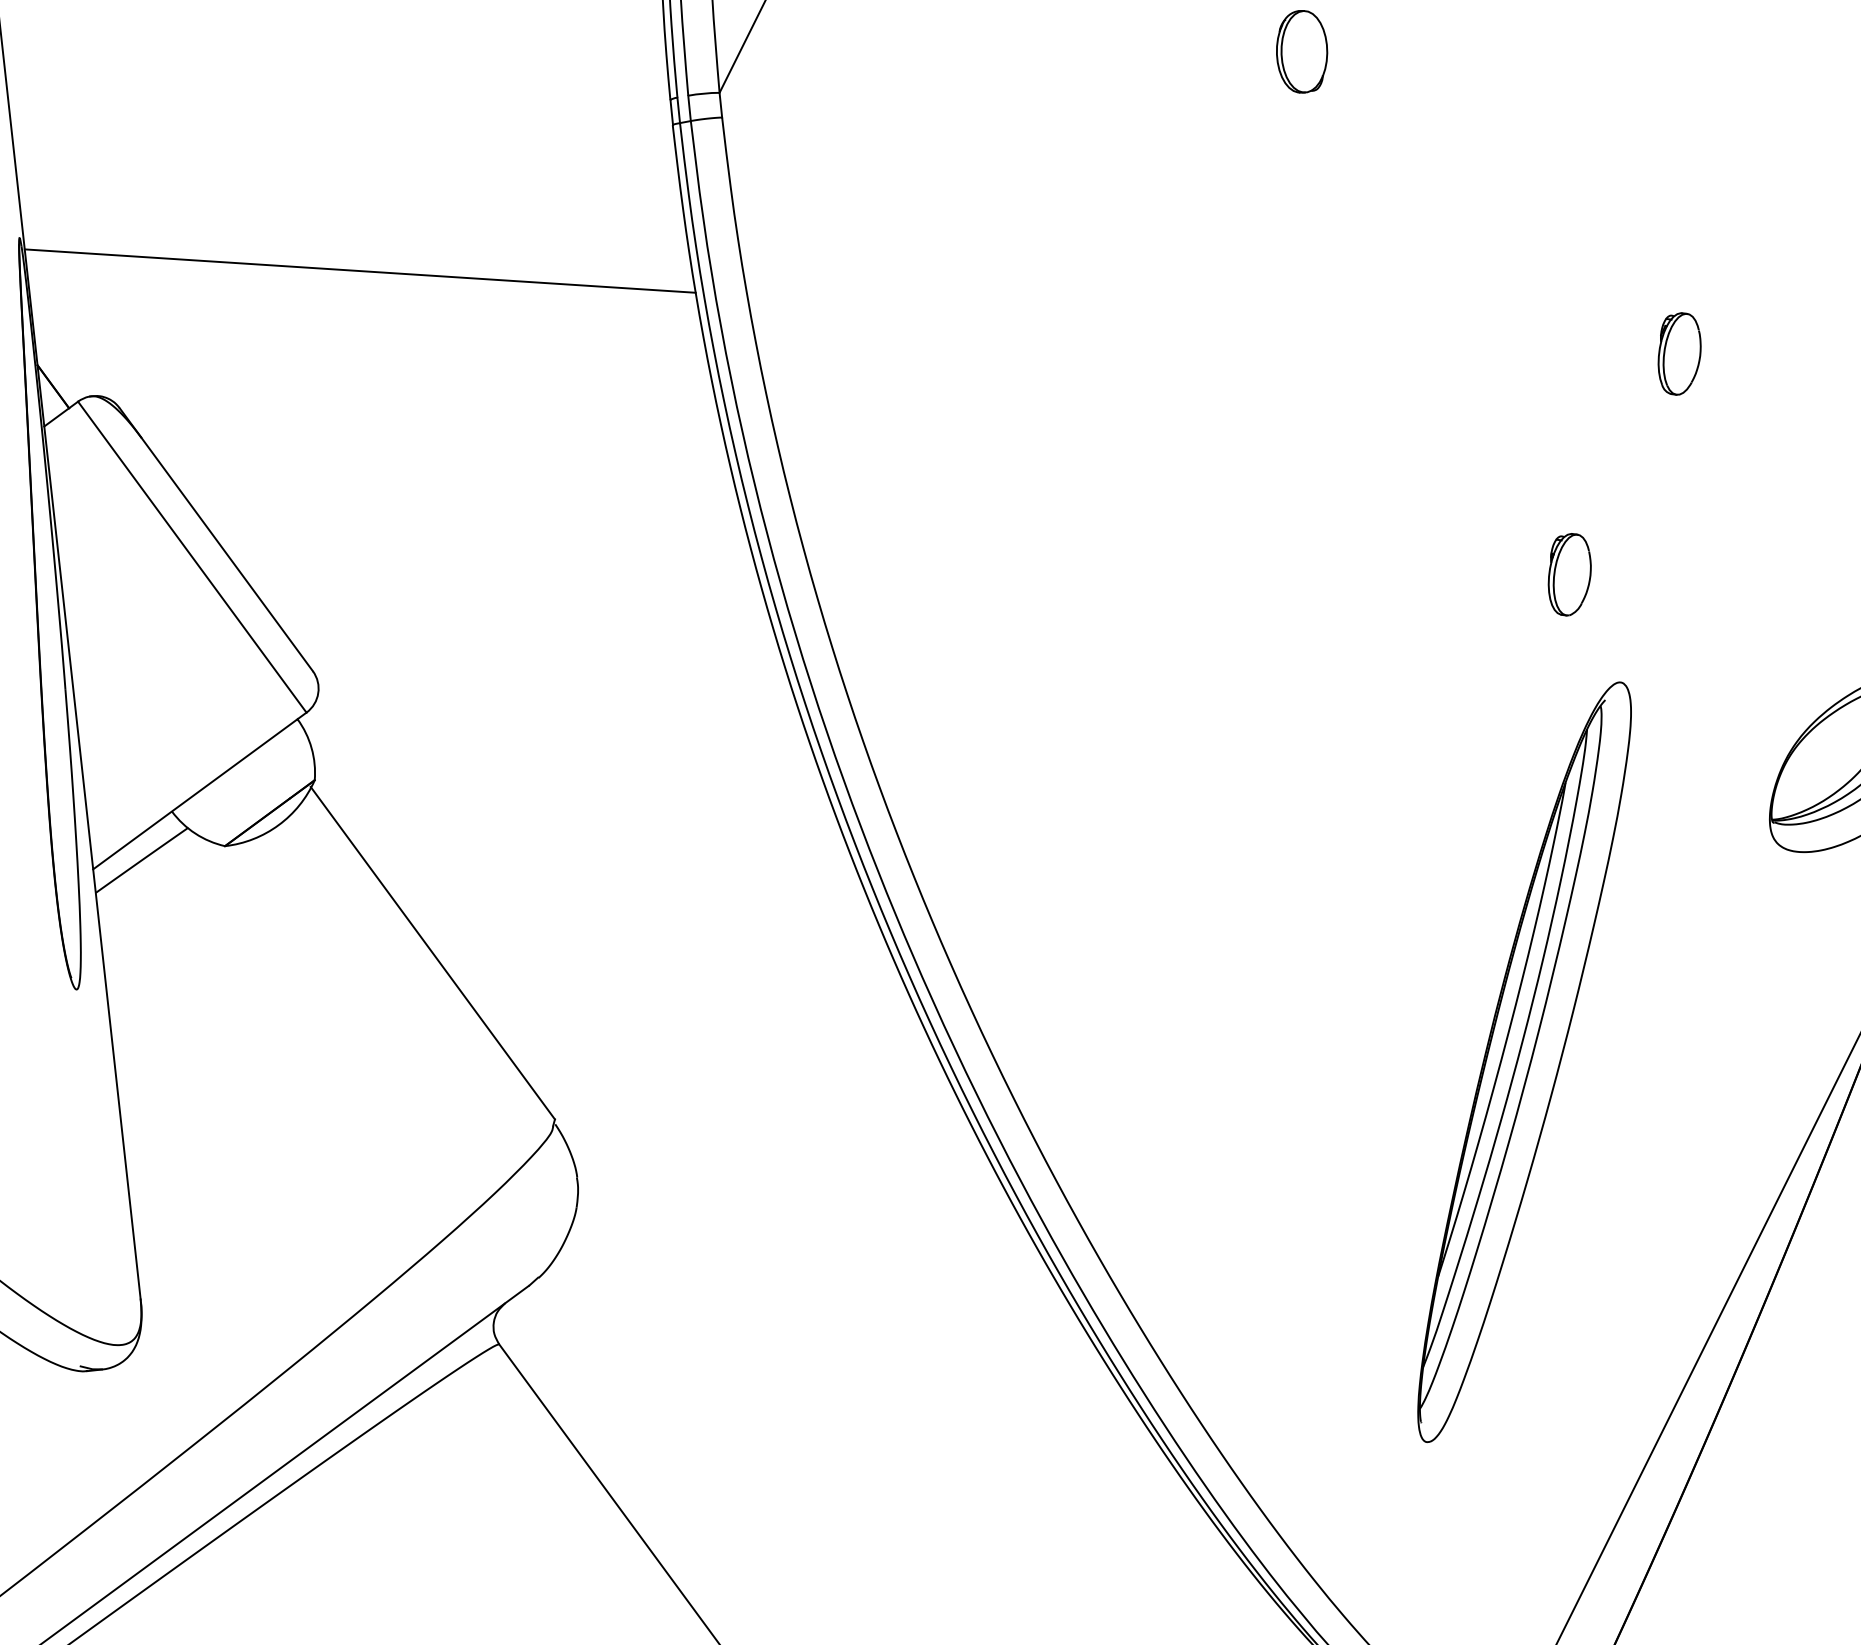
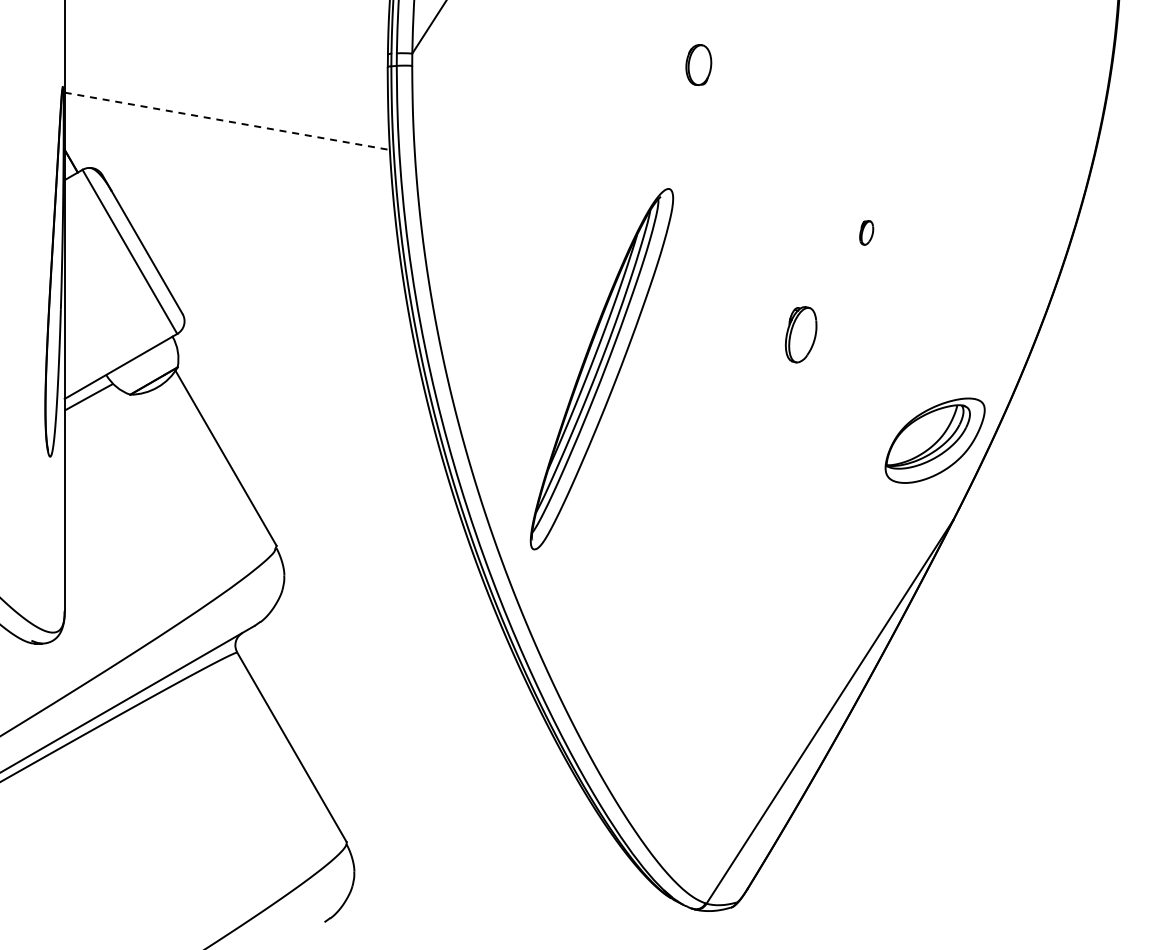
line: (360, 271) -> (227, 121), solid -> dashed
part: (1678, 353) -> (866, 232), size x0.6
part: (1570, 574) -> (801, 334), size x1.4
part: (1523, 1062) -> (601, 369), moved

